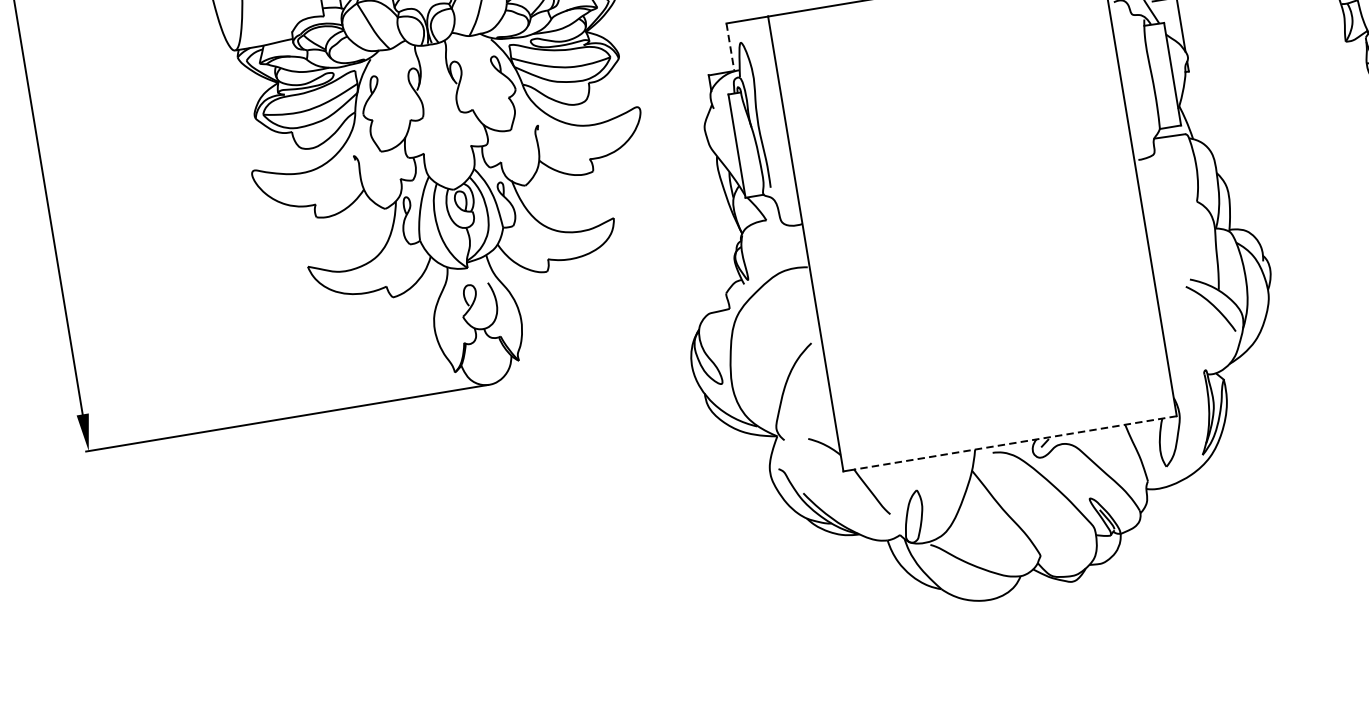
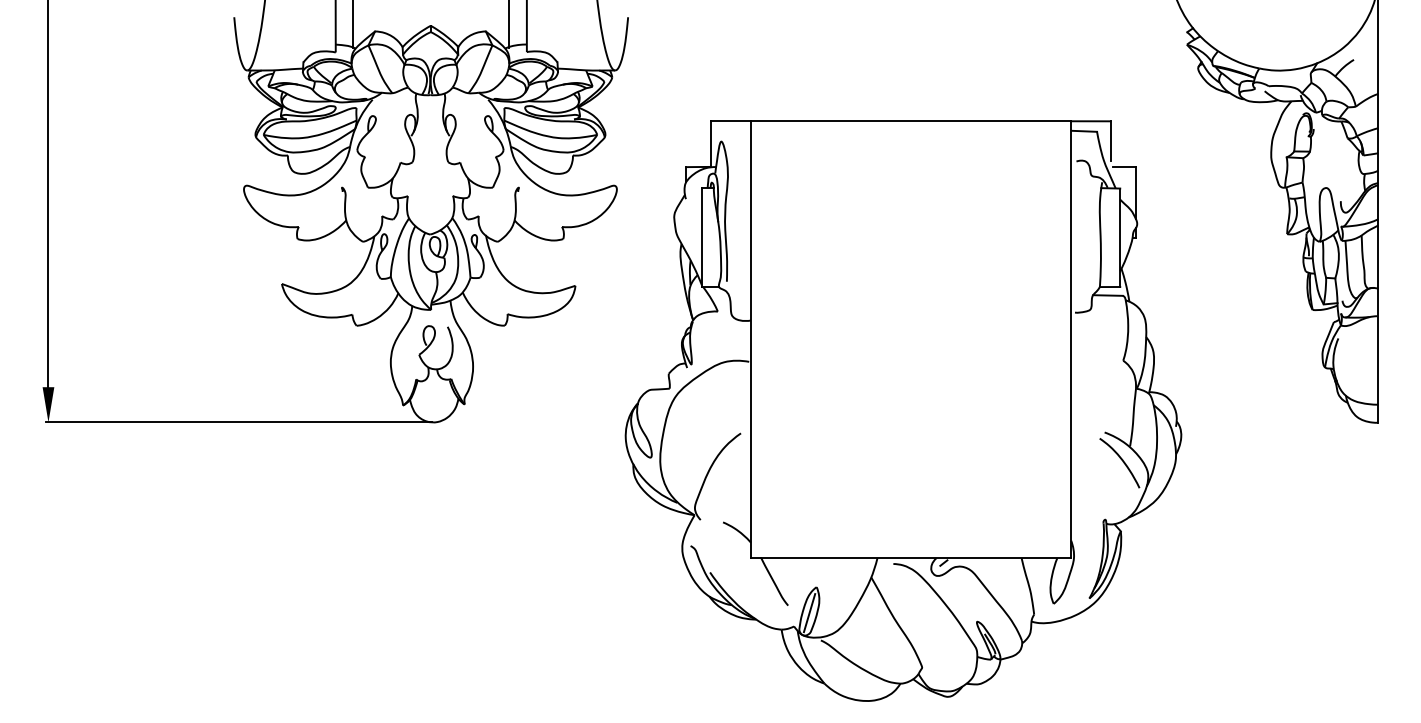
line: (730, 47) -> (710, 144), dashed -> solid
line: (1015, 443) -> (916, 558), dashed -> solid
line: (913, 518) -> (809, 613), added

